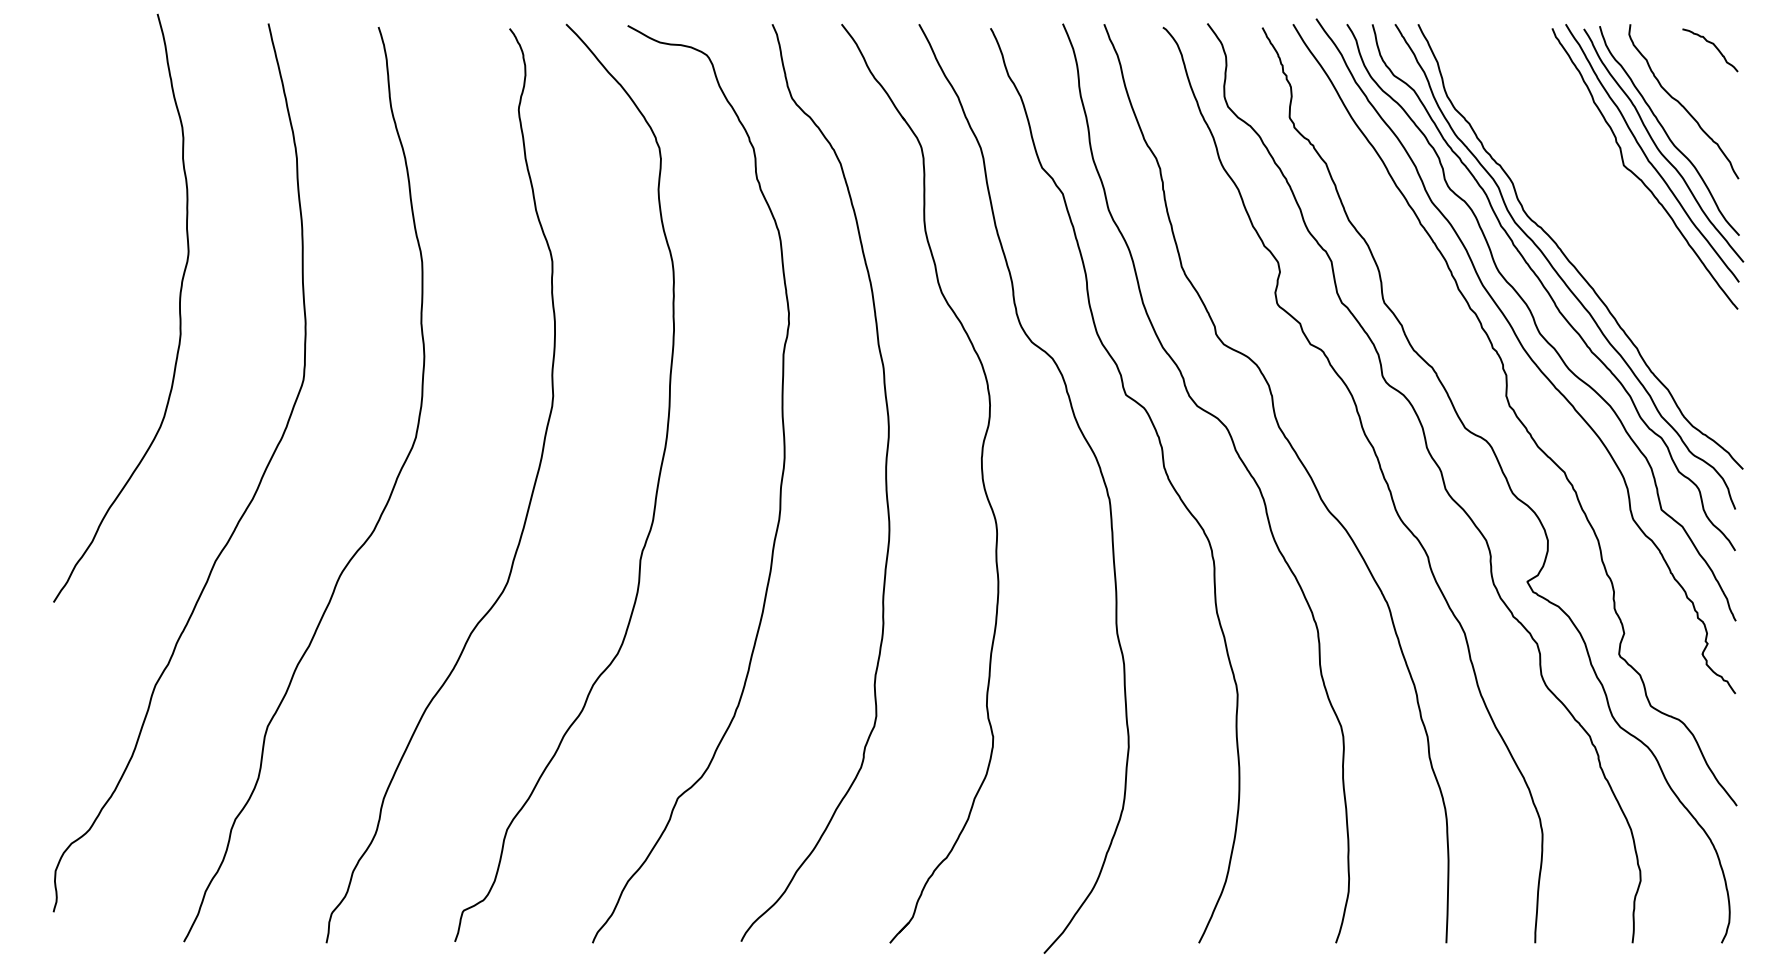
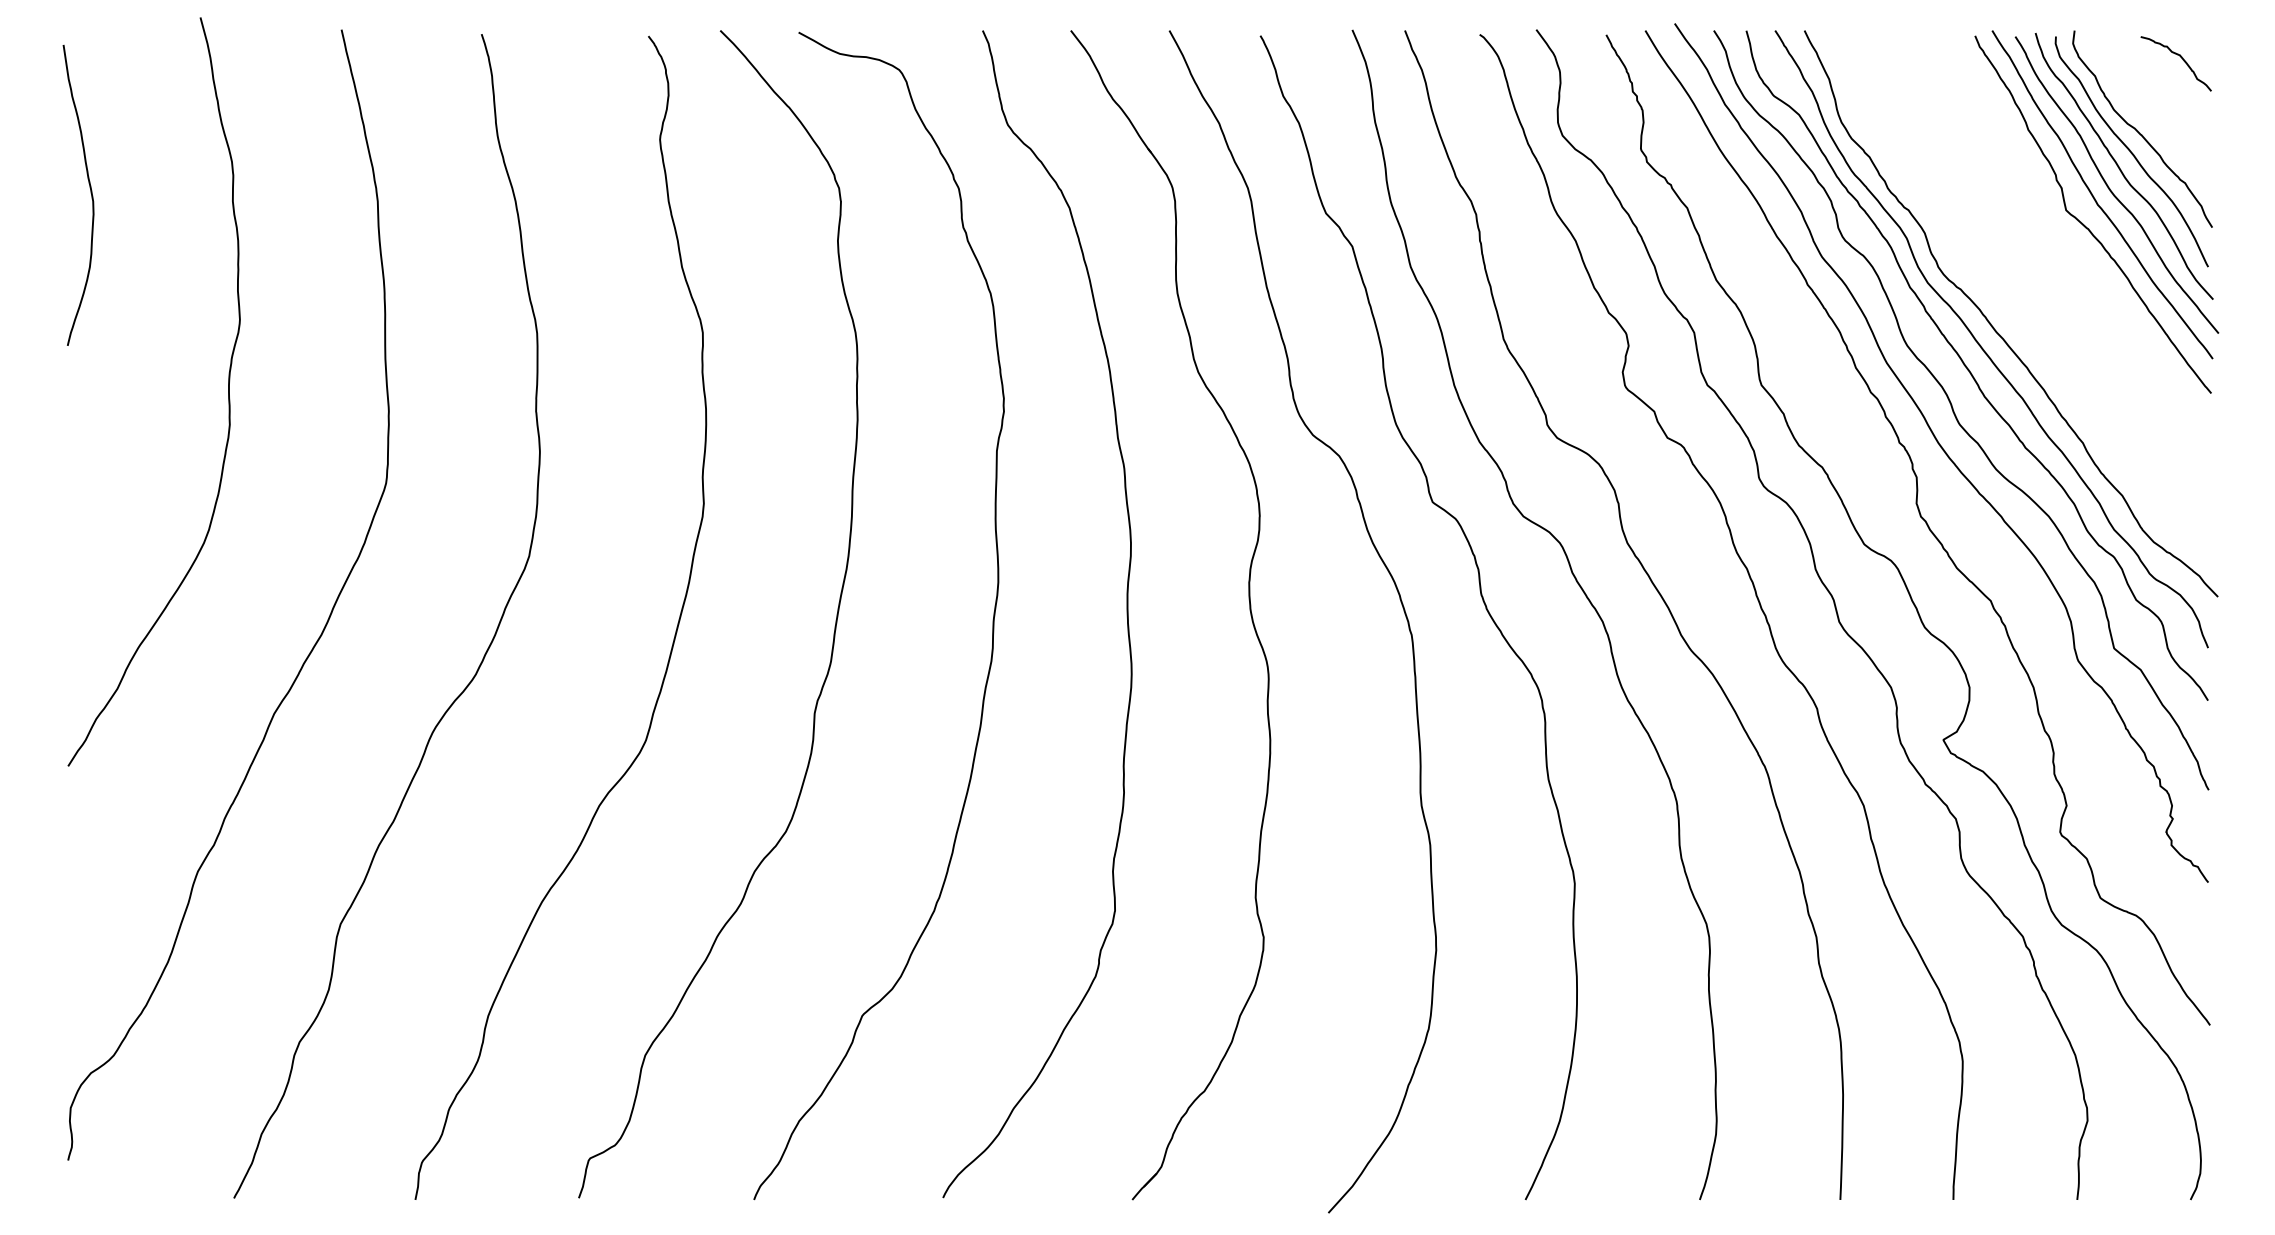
curve: (1675, 119) -> (2131, 151), added
curve: (71, 152) -> (90, 193), added

